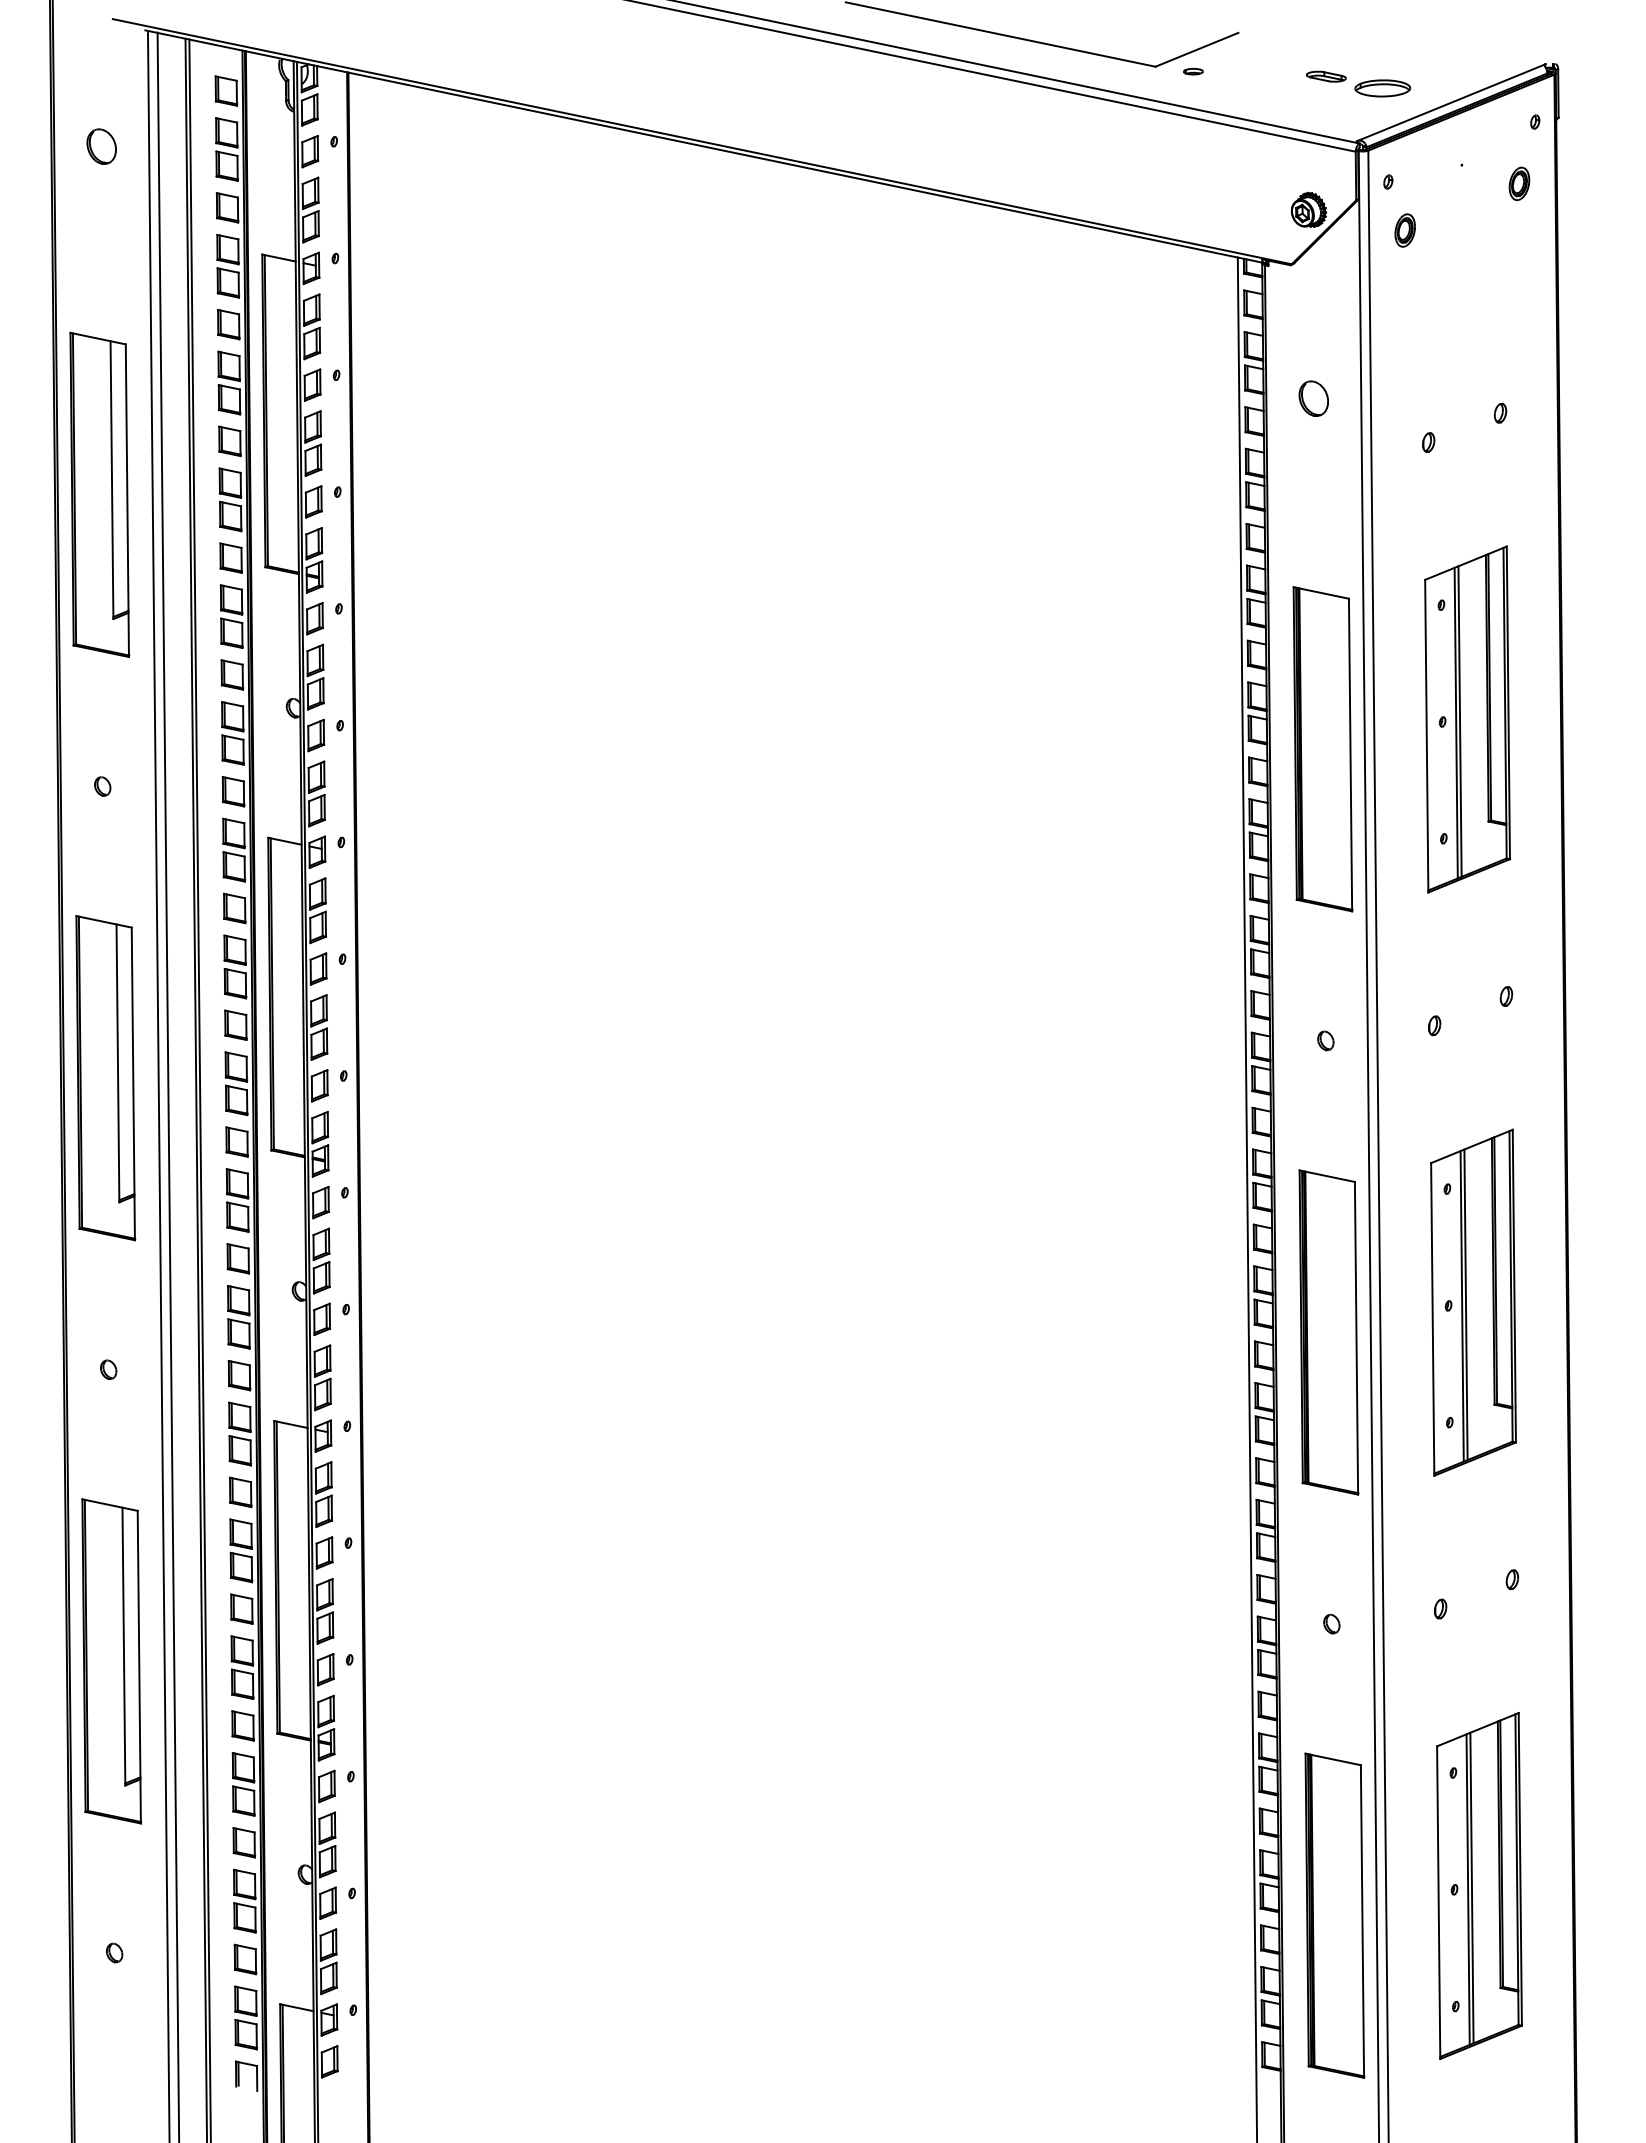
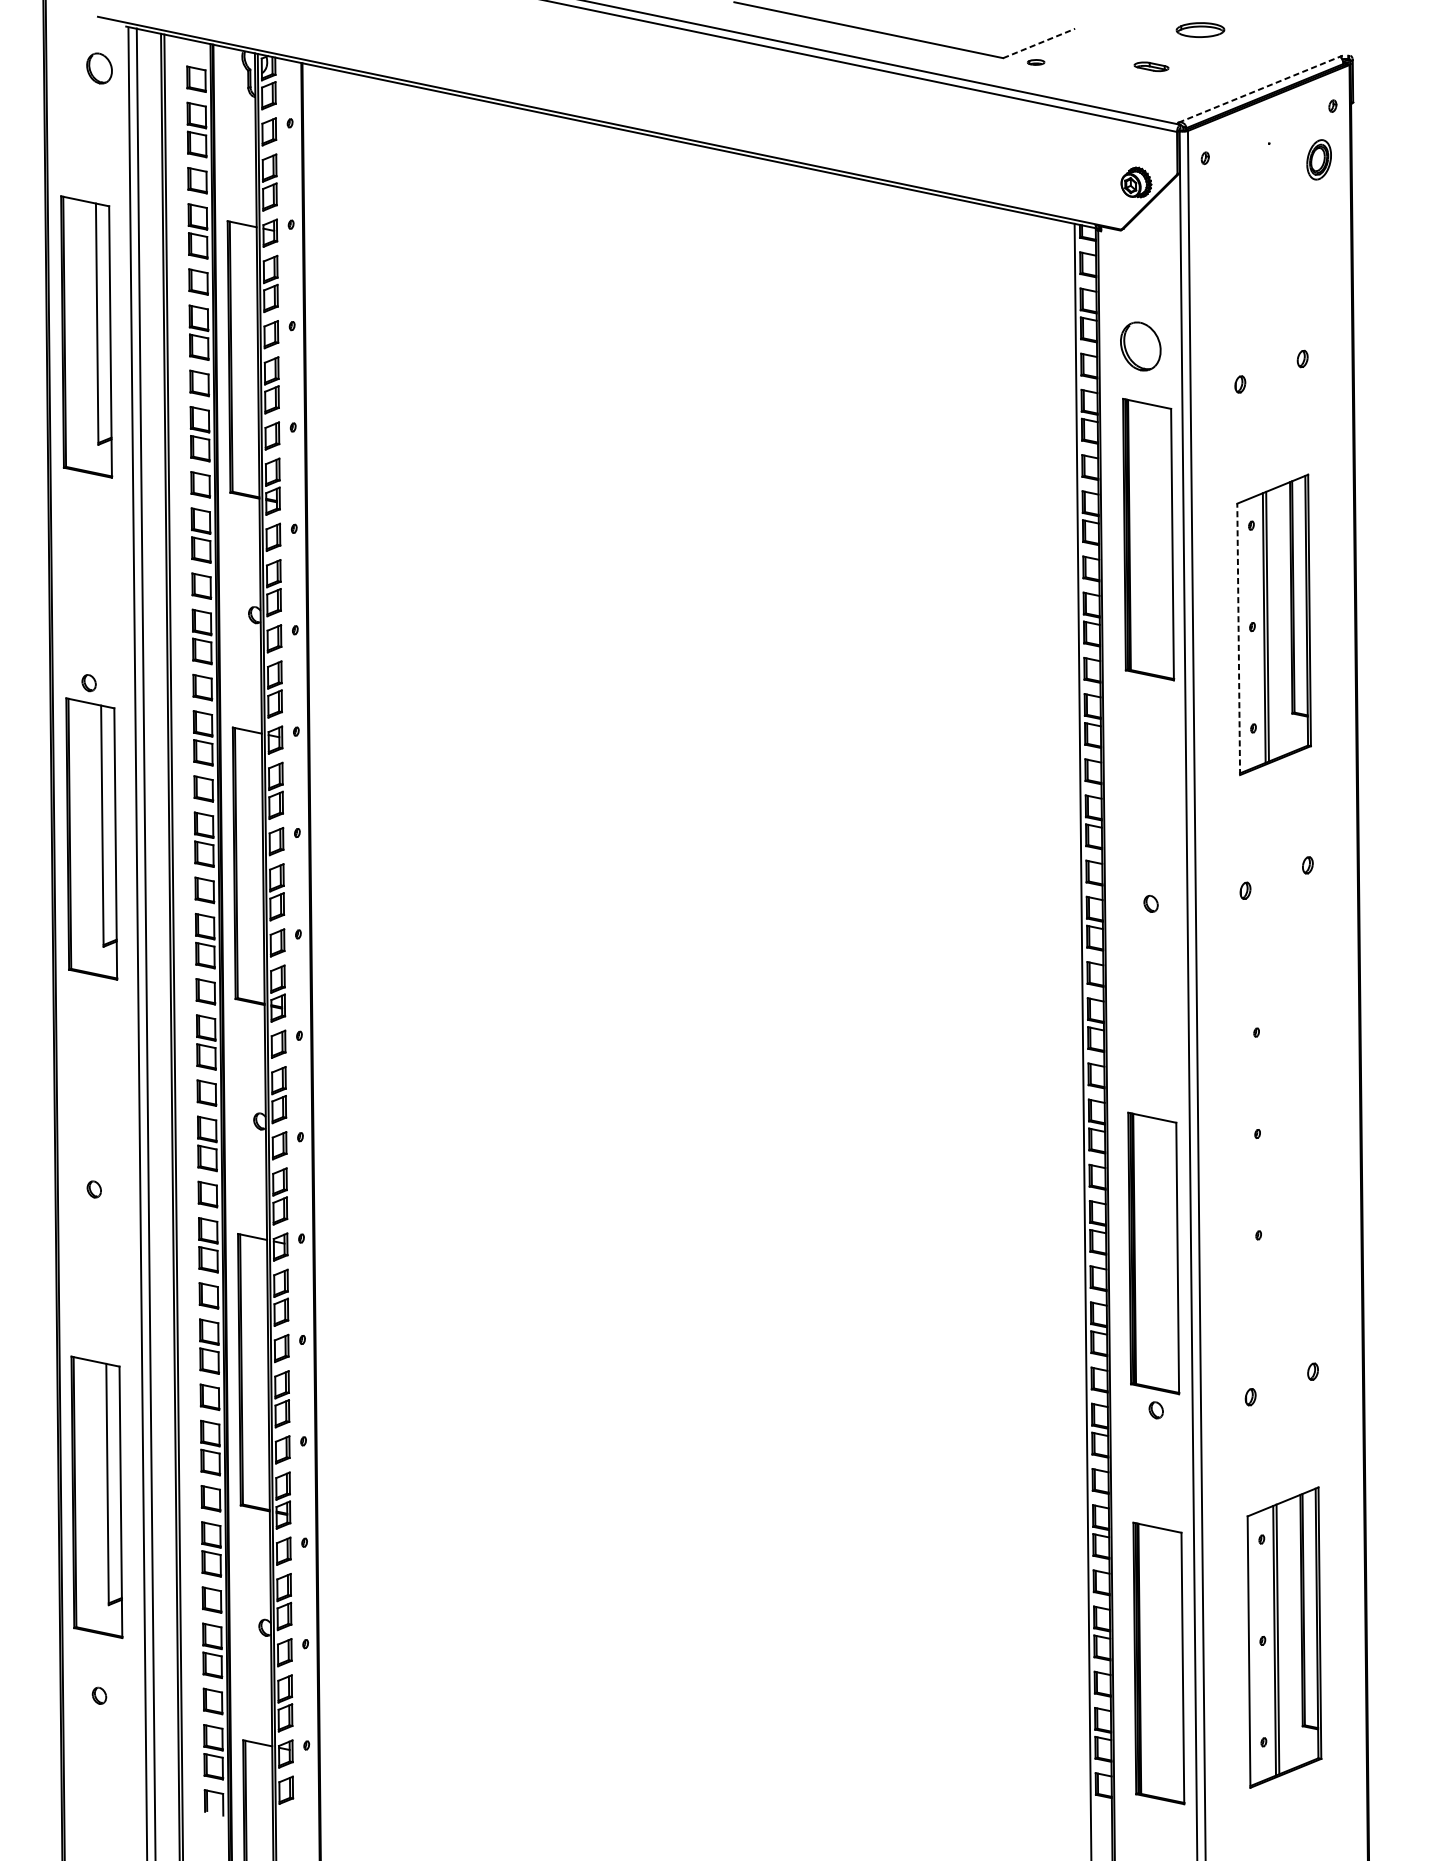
line: (1196, 49) -> (1038, 43), solid -> dashed
part: (1382, 88) -> (1200, 30), moved
line: (1451, 102) -> (1260, 89), solid -> dashed
part: (101, 146) -> (99, 68), moved
part: (1519, 183) -> (1319, 159), size x1.4
part: (1404, 230) -> (1219, 200), removed
part: (1313, 398) -> (1140, 346), size x1.6
part: (99, 494) -> (86, 336), moved
line: (1426, 735) -> (1238, 638), solid -> dashed
part: (1322, 749) -> (1148, 539), moved
part: (105, 1078) -> (91, 839), moved
part: (1473, 1302) -> (1279, 1131), removed
part: (1328, 1332) -> (1153, 1253), moved
part: (111, 1661) -> (96, 1497), moved

